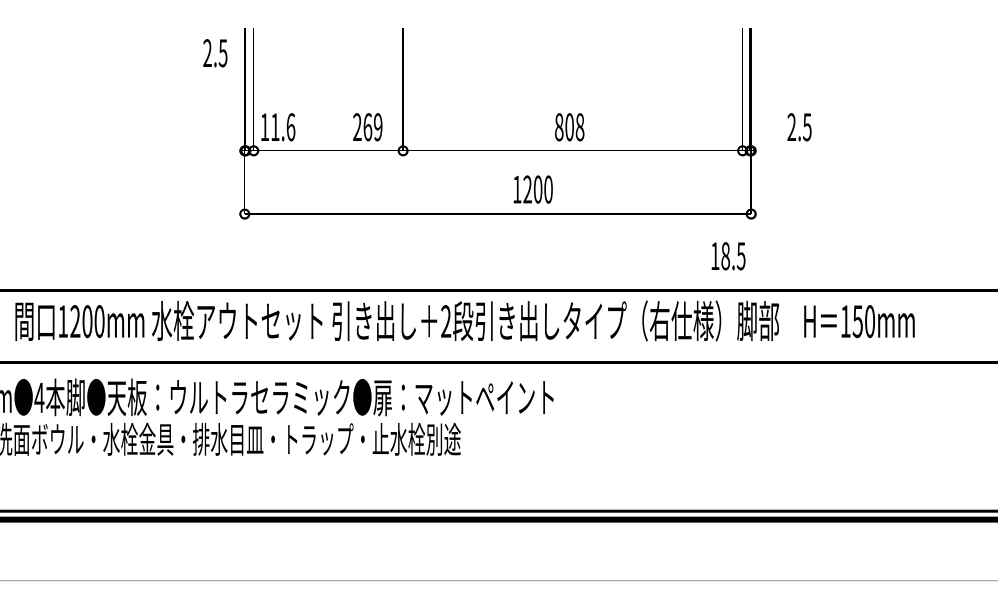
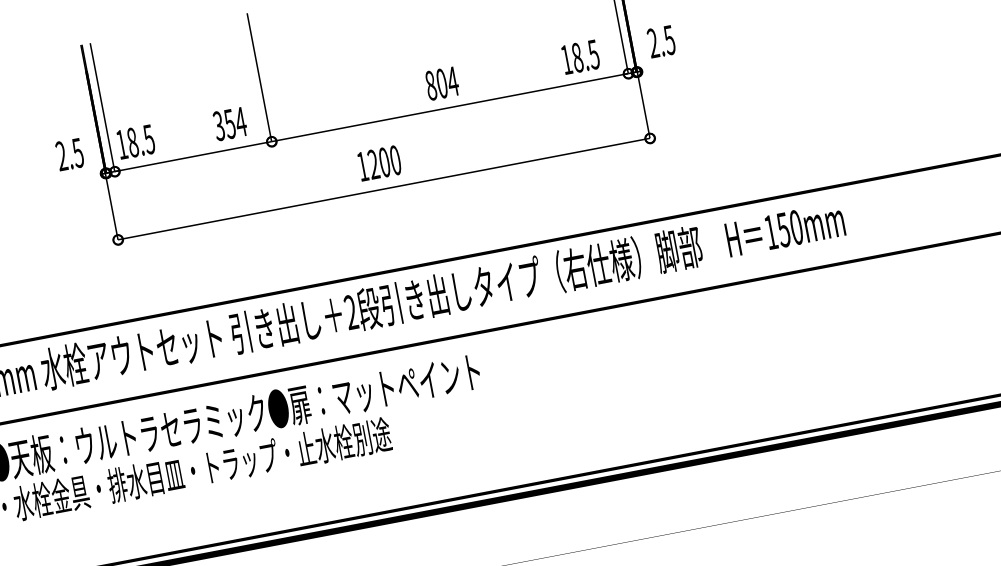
text: (215, 53) -> (70, 154), moved
text: (283, 127) -> (141, 141), 11.6 -> 18.5
text: (367, 127) -> (229, 124), 269 -> 354
text: (579, 127) -> (452, 81), 808 -> 804
text: (799, 127) -> (661, 42), moved
text: (532, 189) -> (378, 163), moved
text: (728, 256) -> (580, 57), moved

